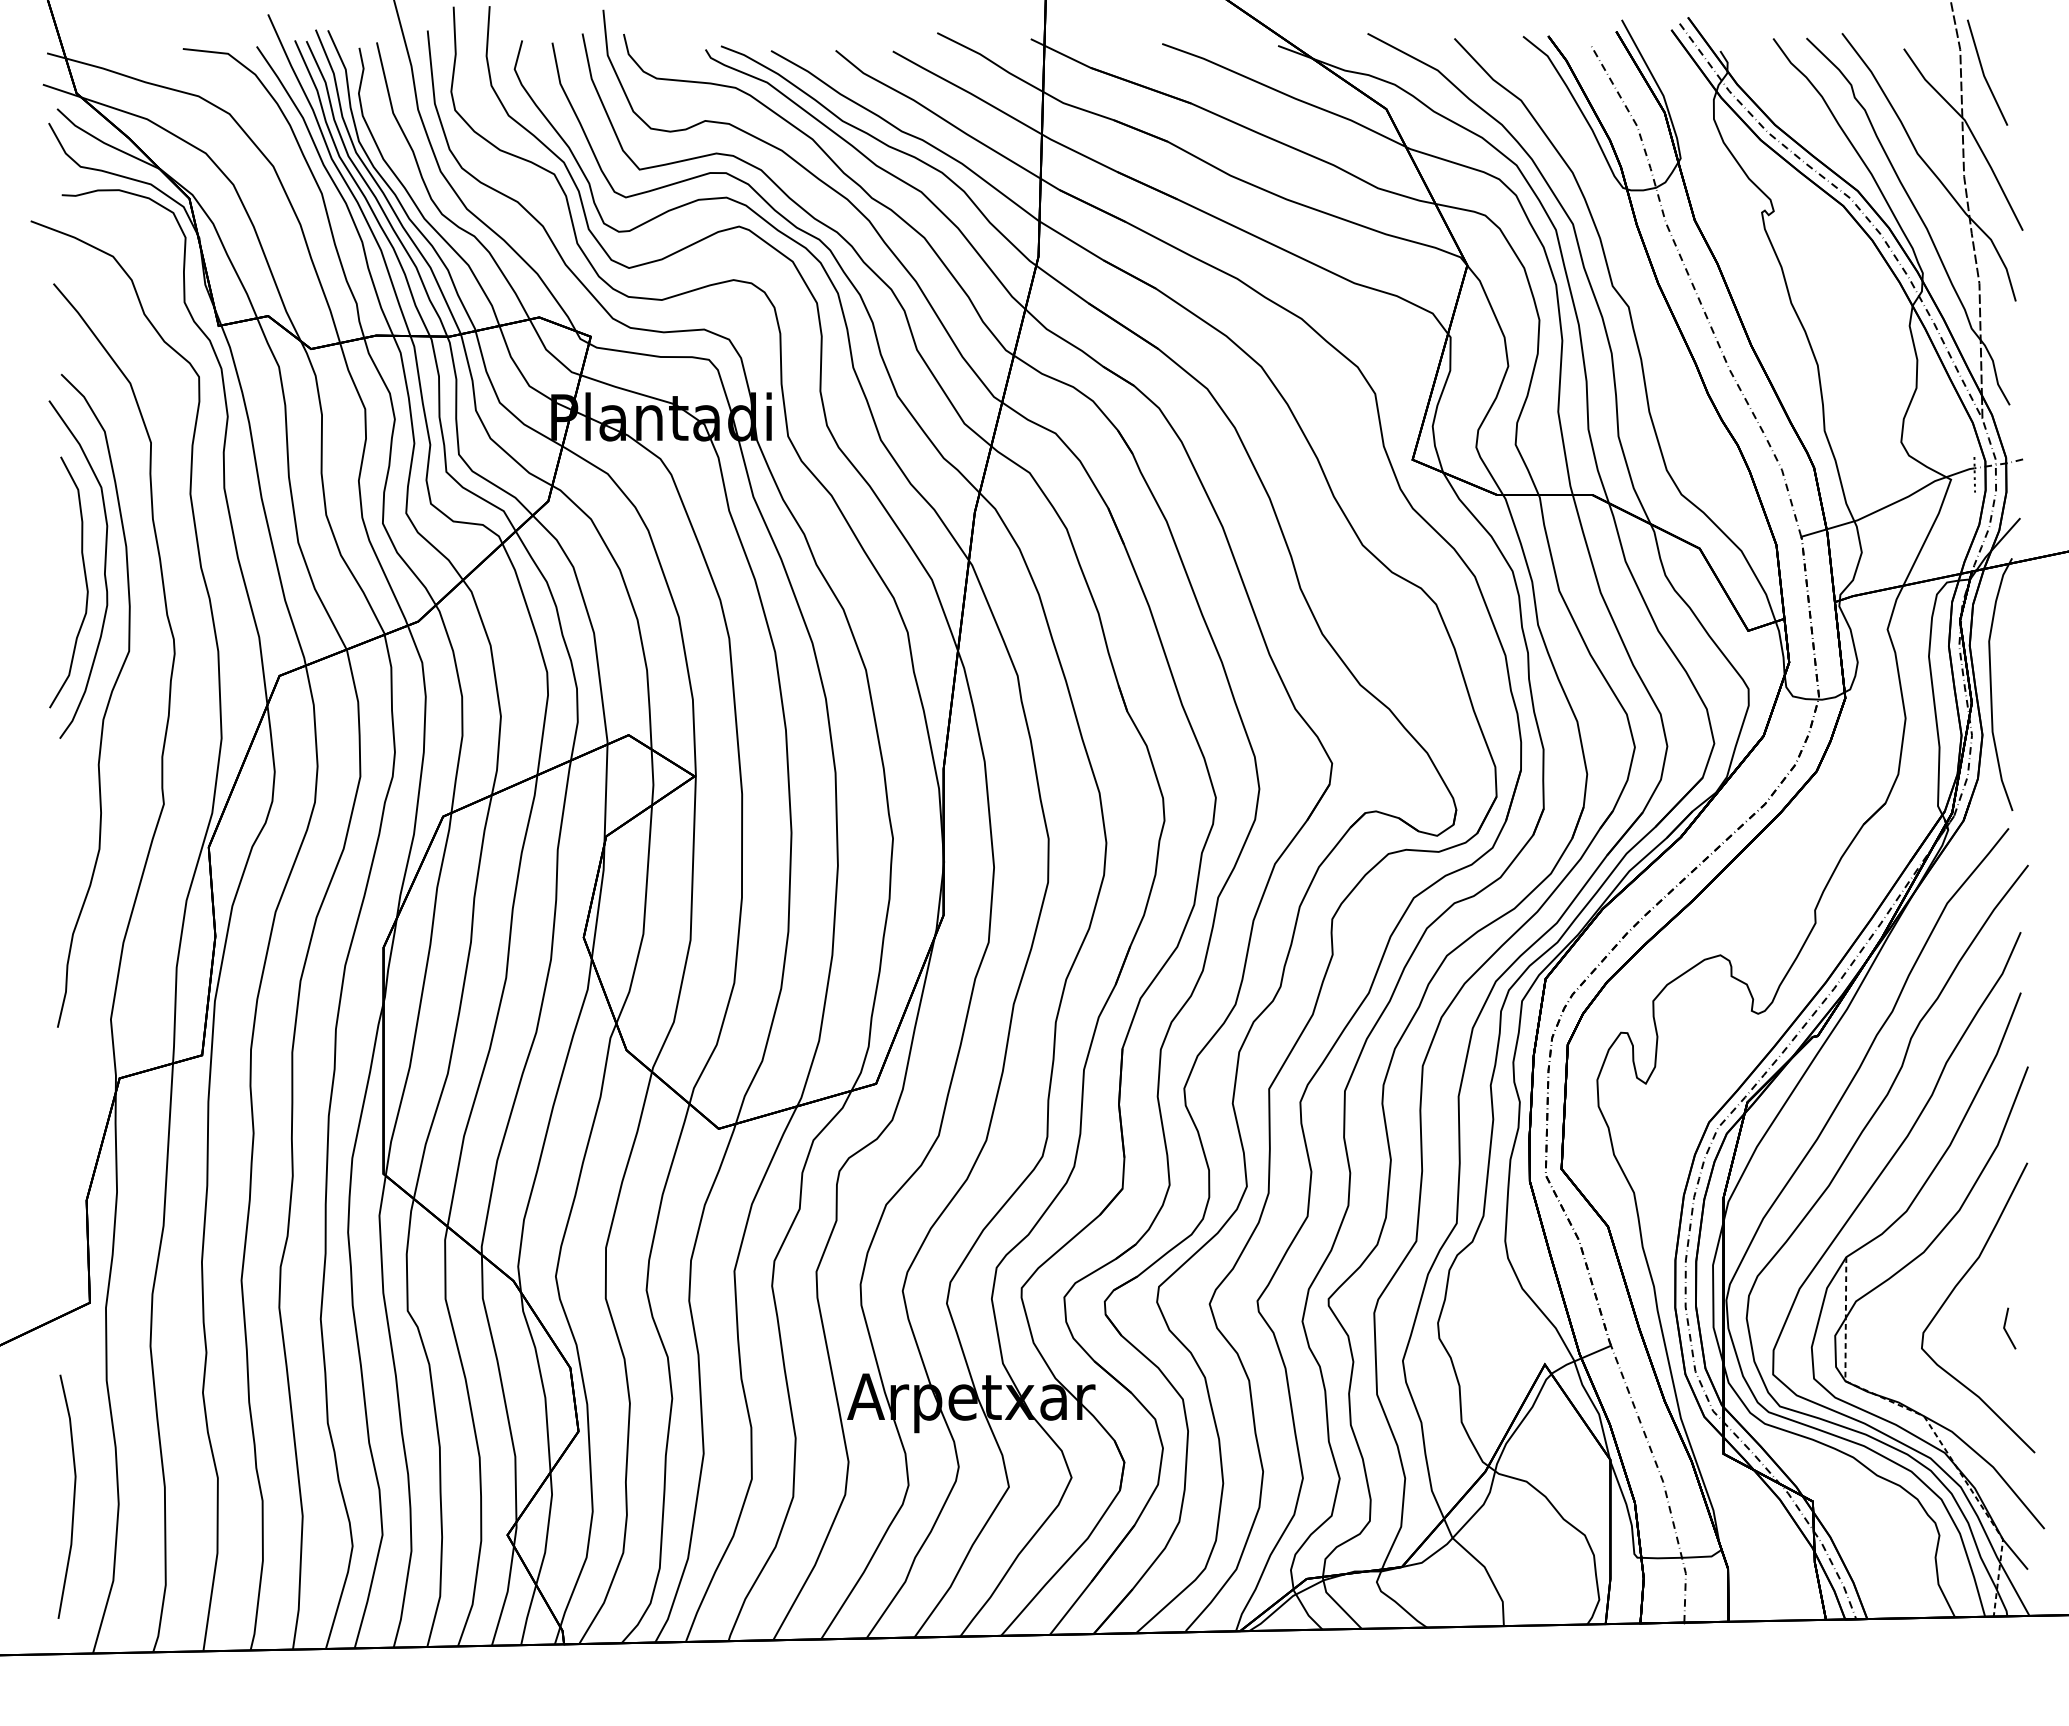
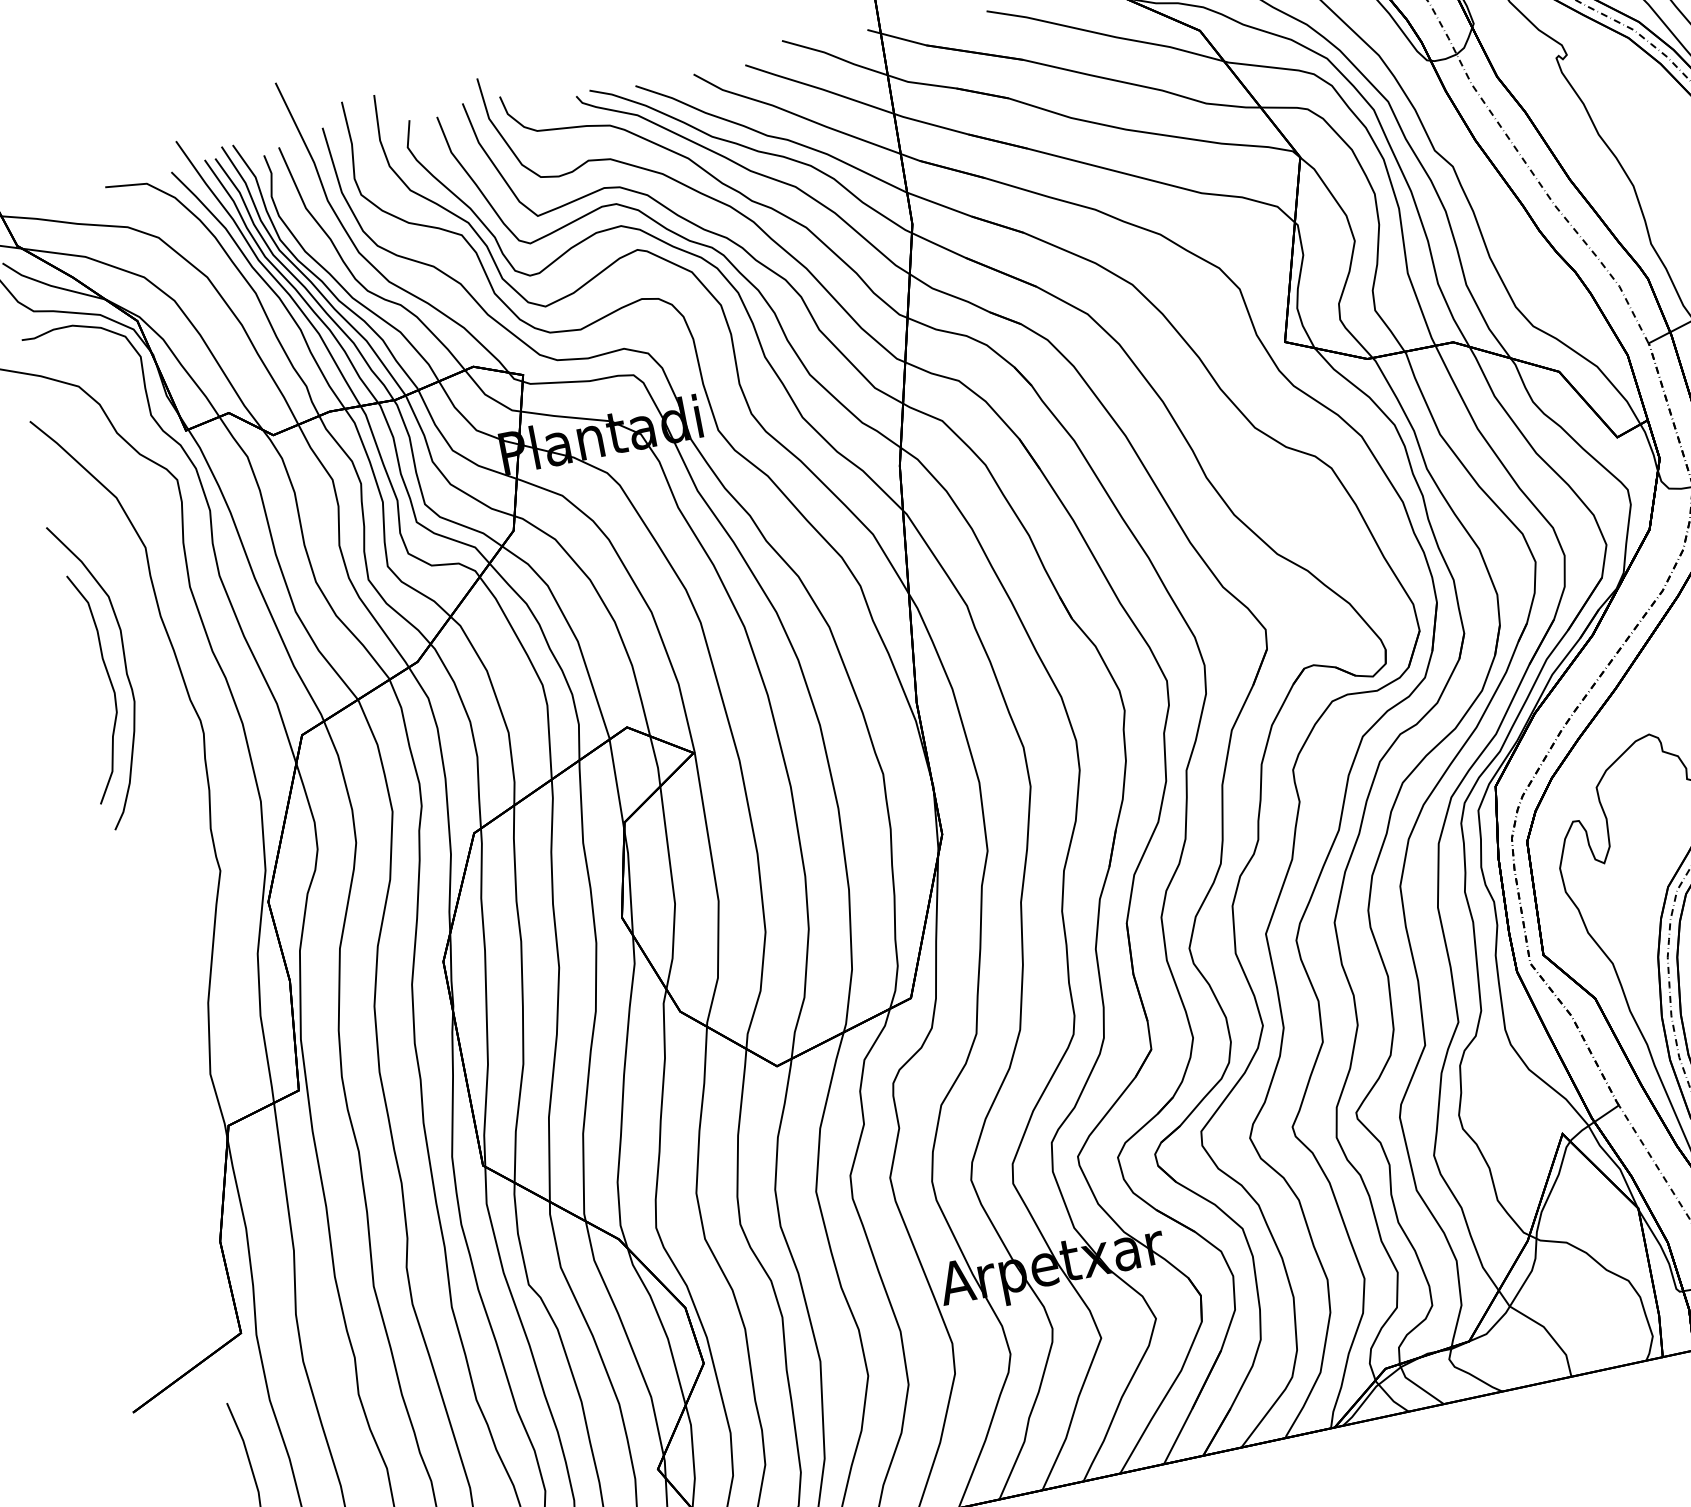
curve: (106, 705) -> (151, 792), removed

